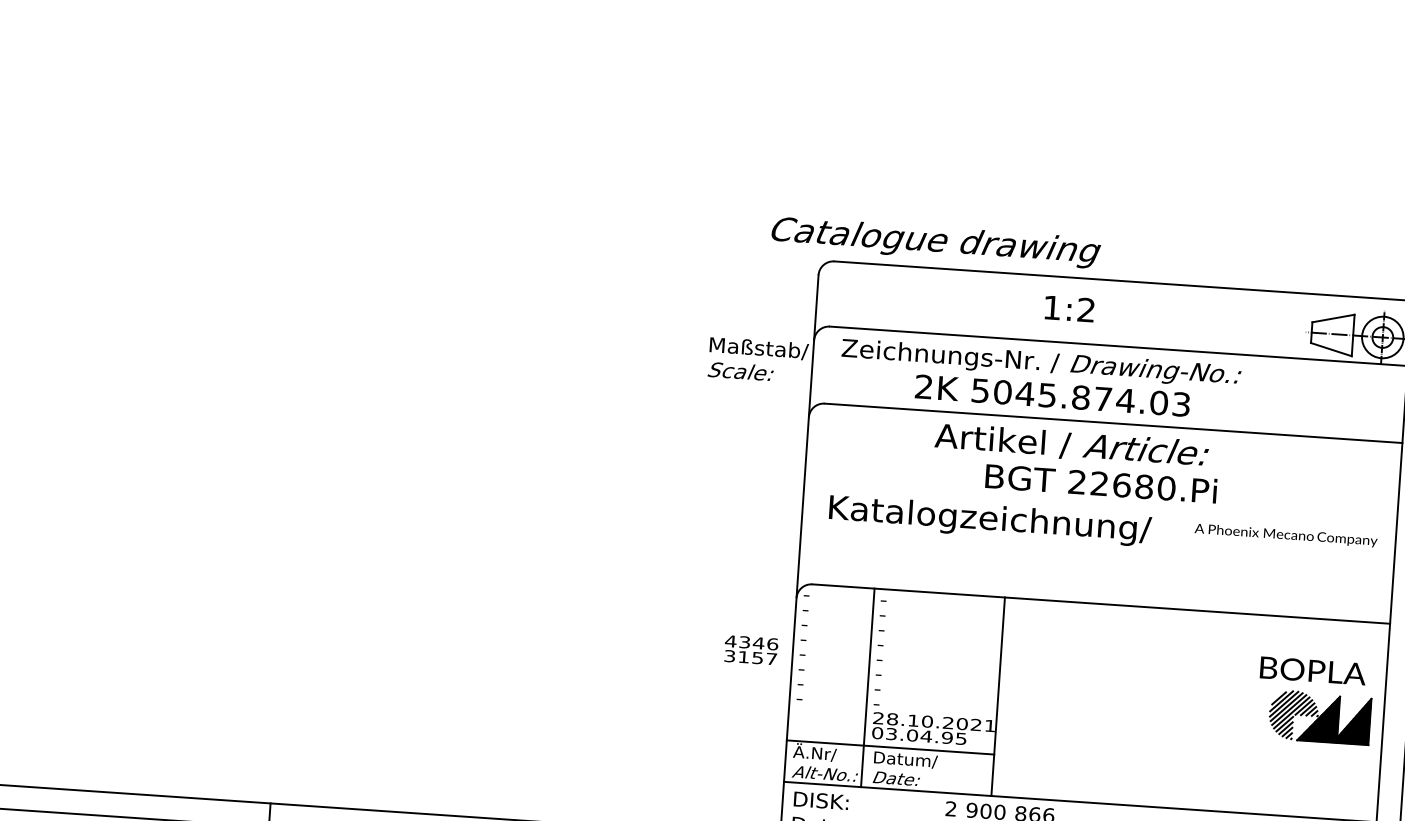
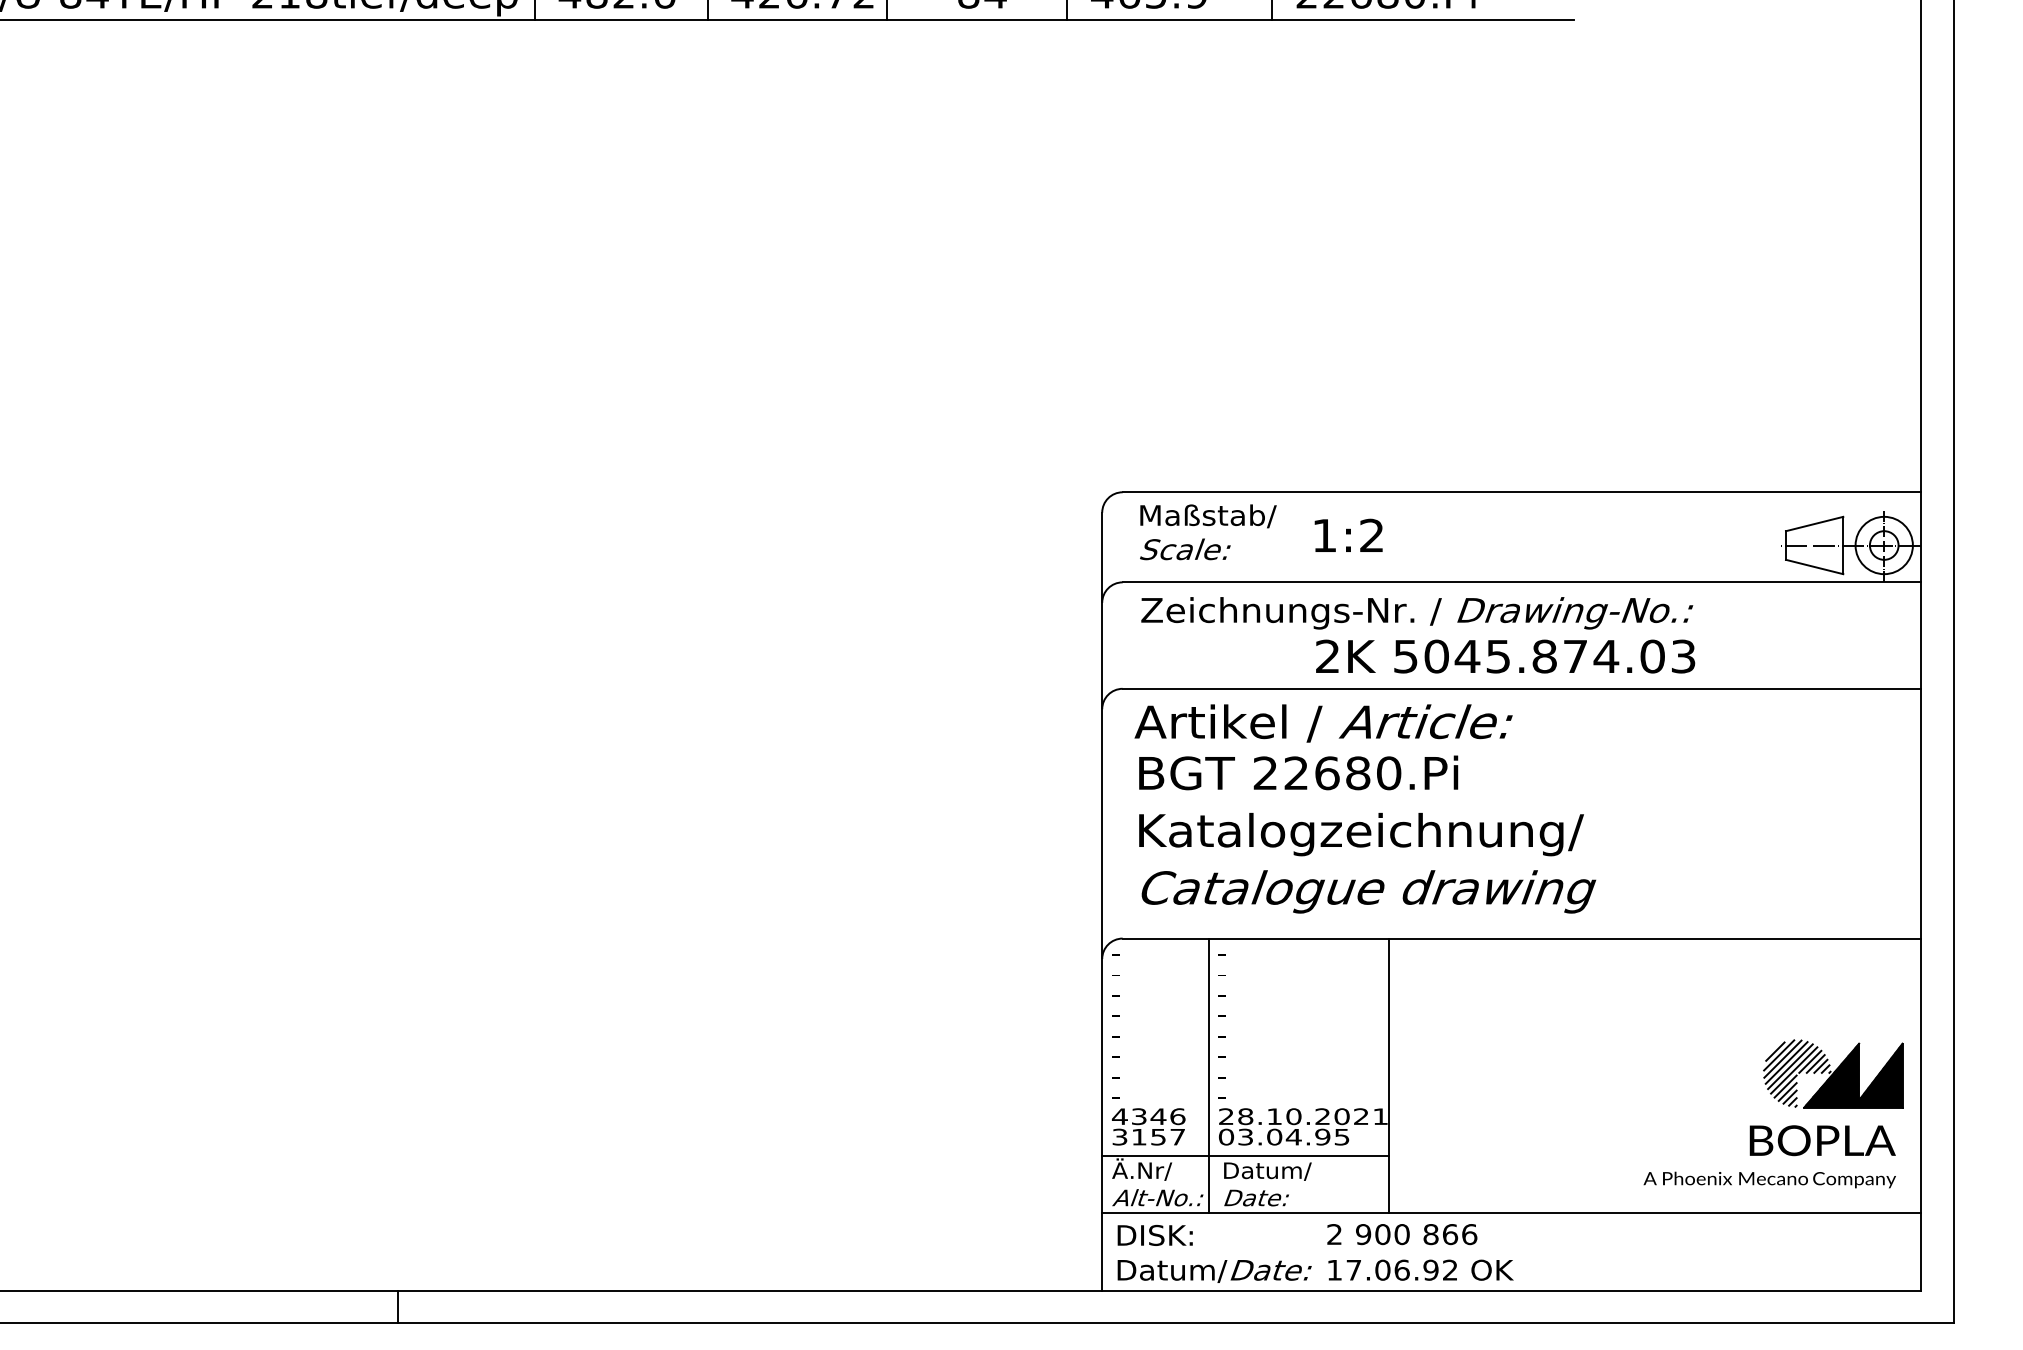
text: (935, 242) -> (1368, 891), moved
text: (1069, 308) -> (1348, 534), moved
text: (758, 360) -> (1208, 532), moved
text: (1052, 395) -> (1505, 656), moved
text: (1071, 445) -> (1323, 723), moved
text: (1101, 483) -> (1298, 772), moved
text: (1285, 535) -> (1769, 1179), moved
text: (751, 649) -> (1148, 1126), moved
text: (1313, 670) -> (1822, 1140), moved

